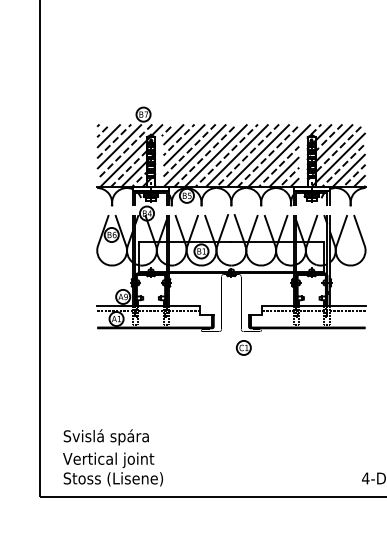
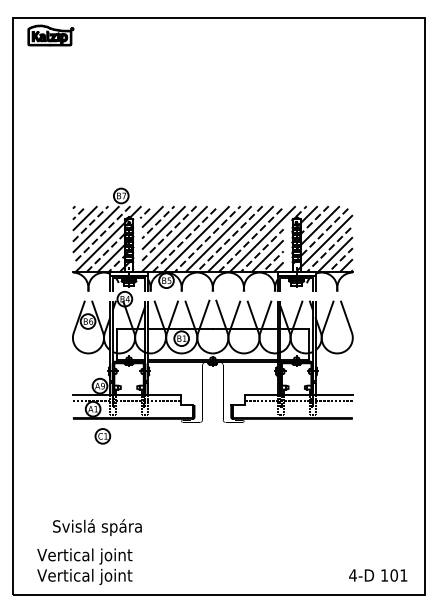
part: (243, 348) -> (102, 436), moved
text: (106, 437) -> (97, 527), moved
text: (113, 479) -> (89, 576), Stoss (Lisene) -> Vertical joint

